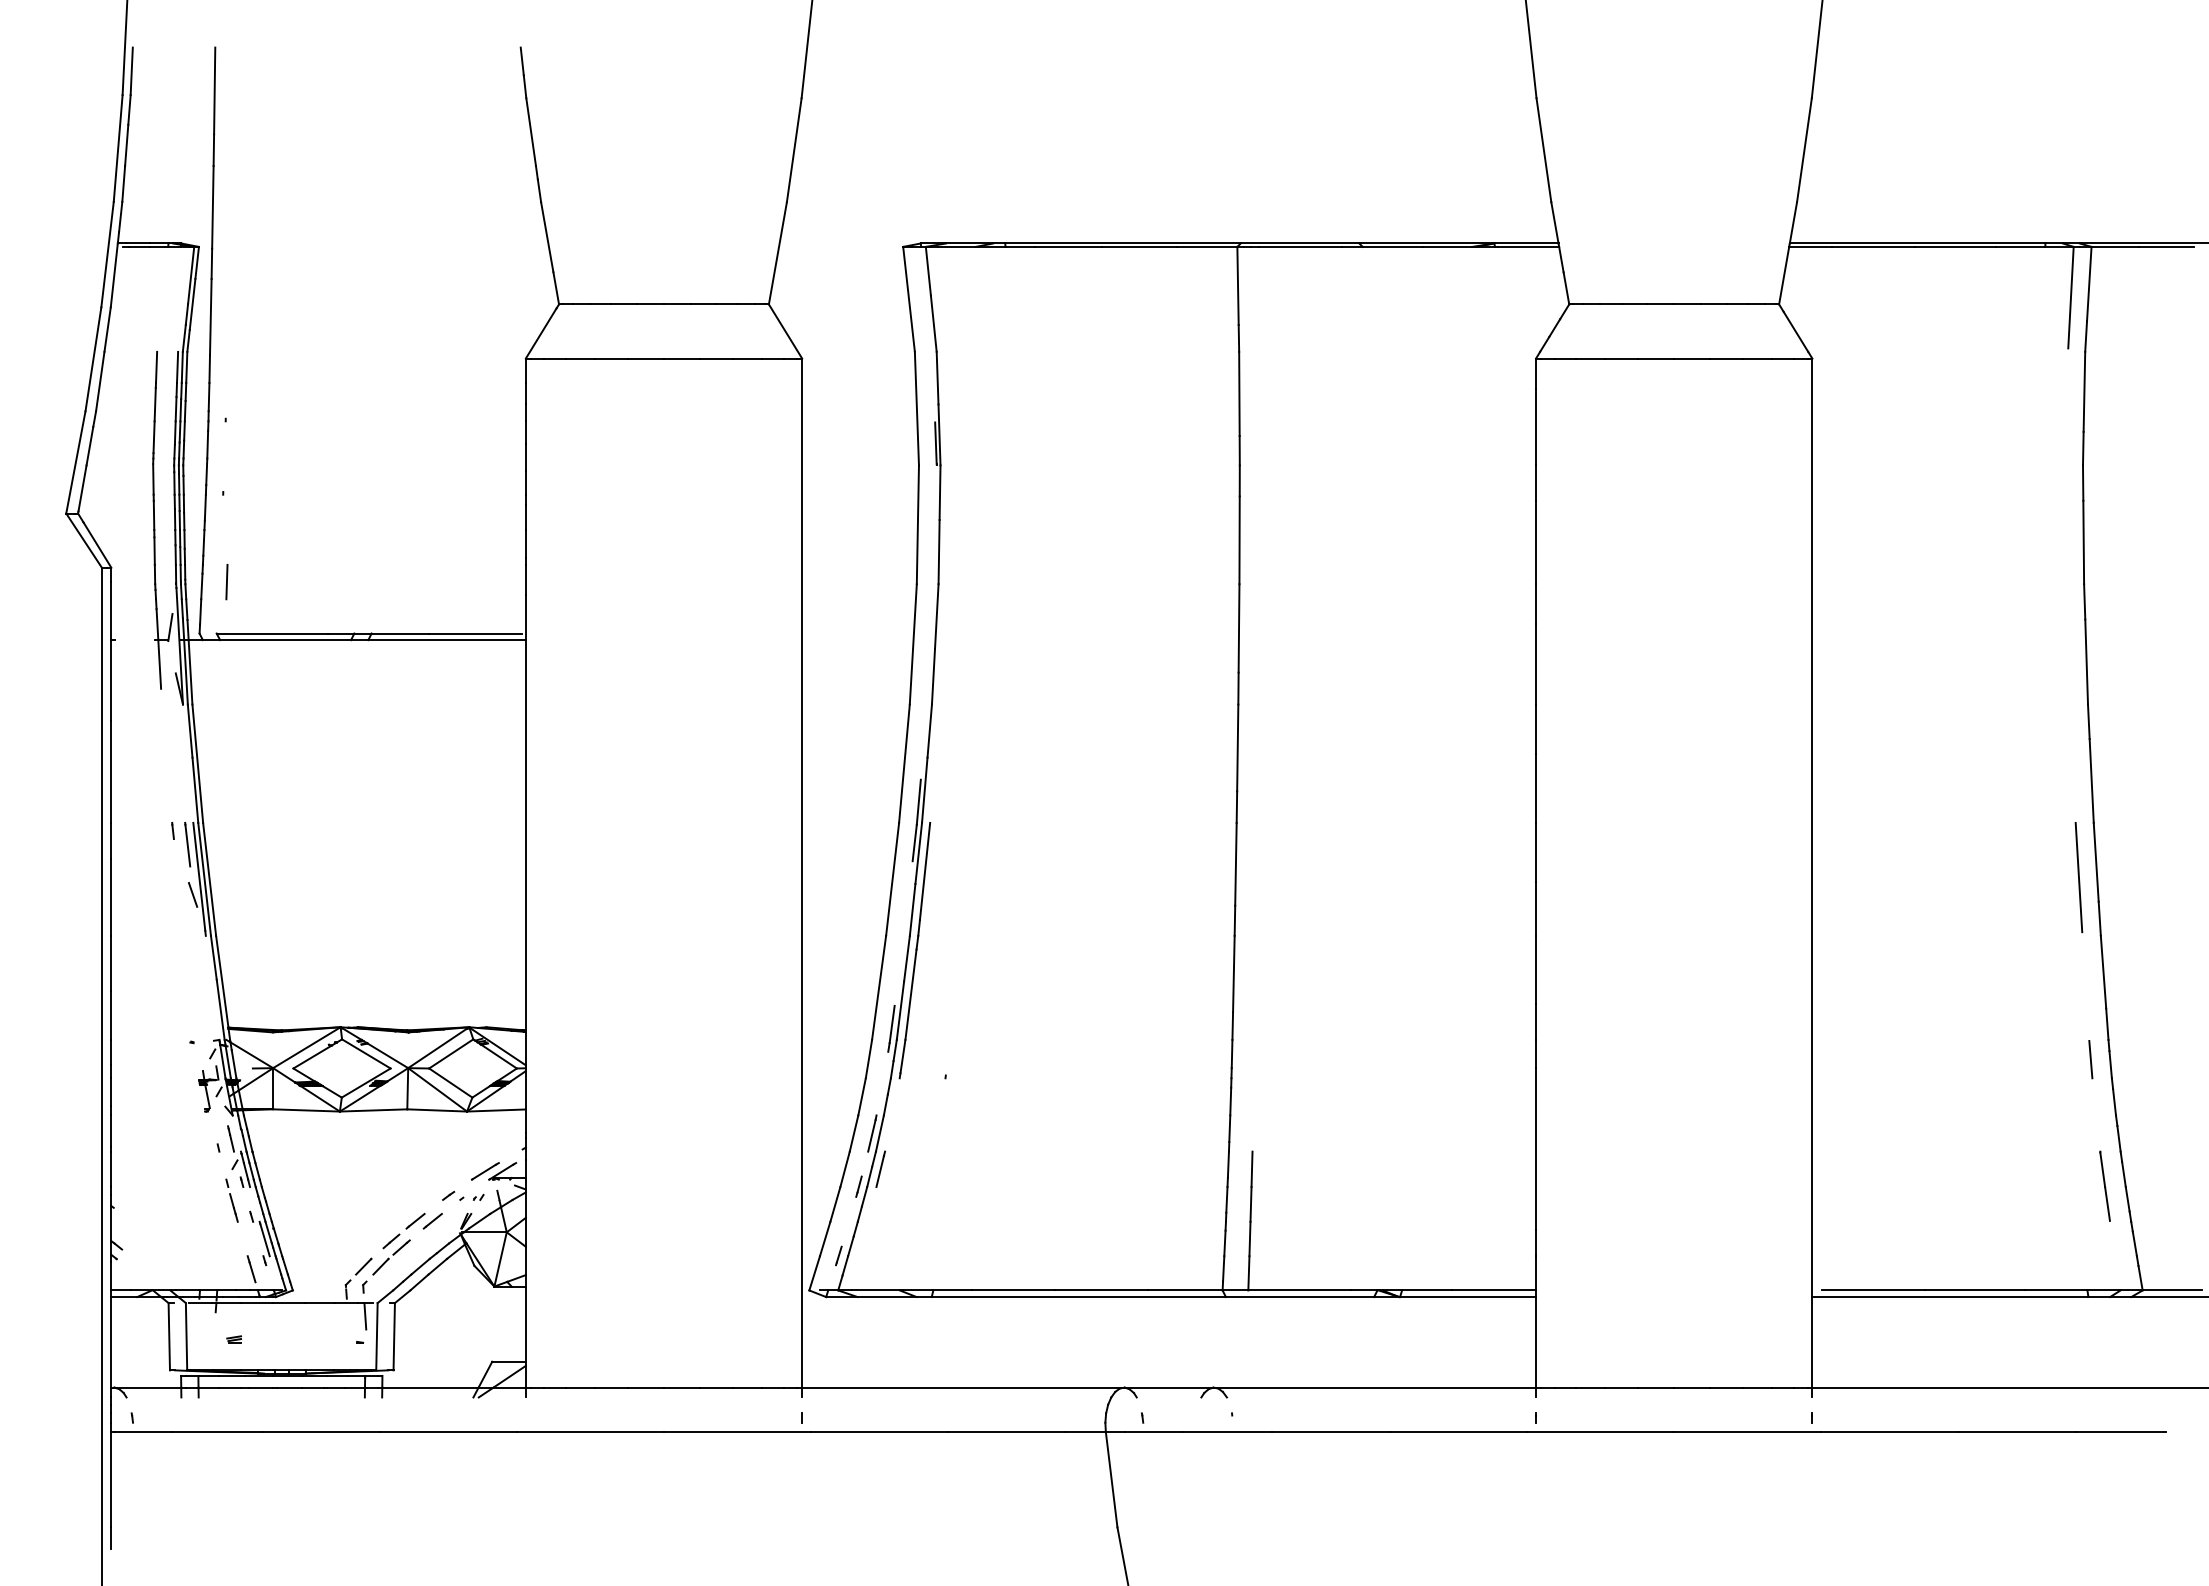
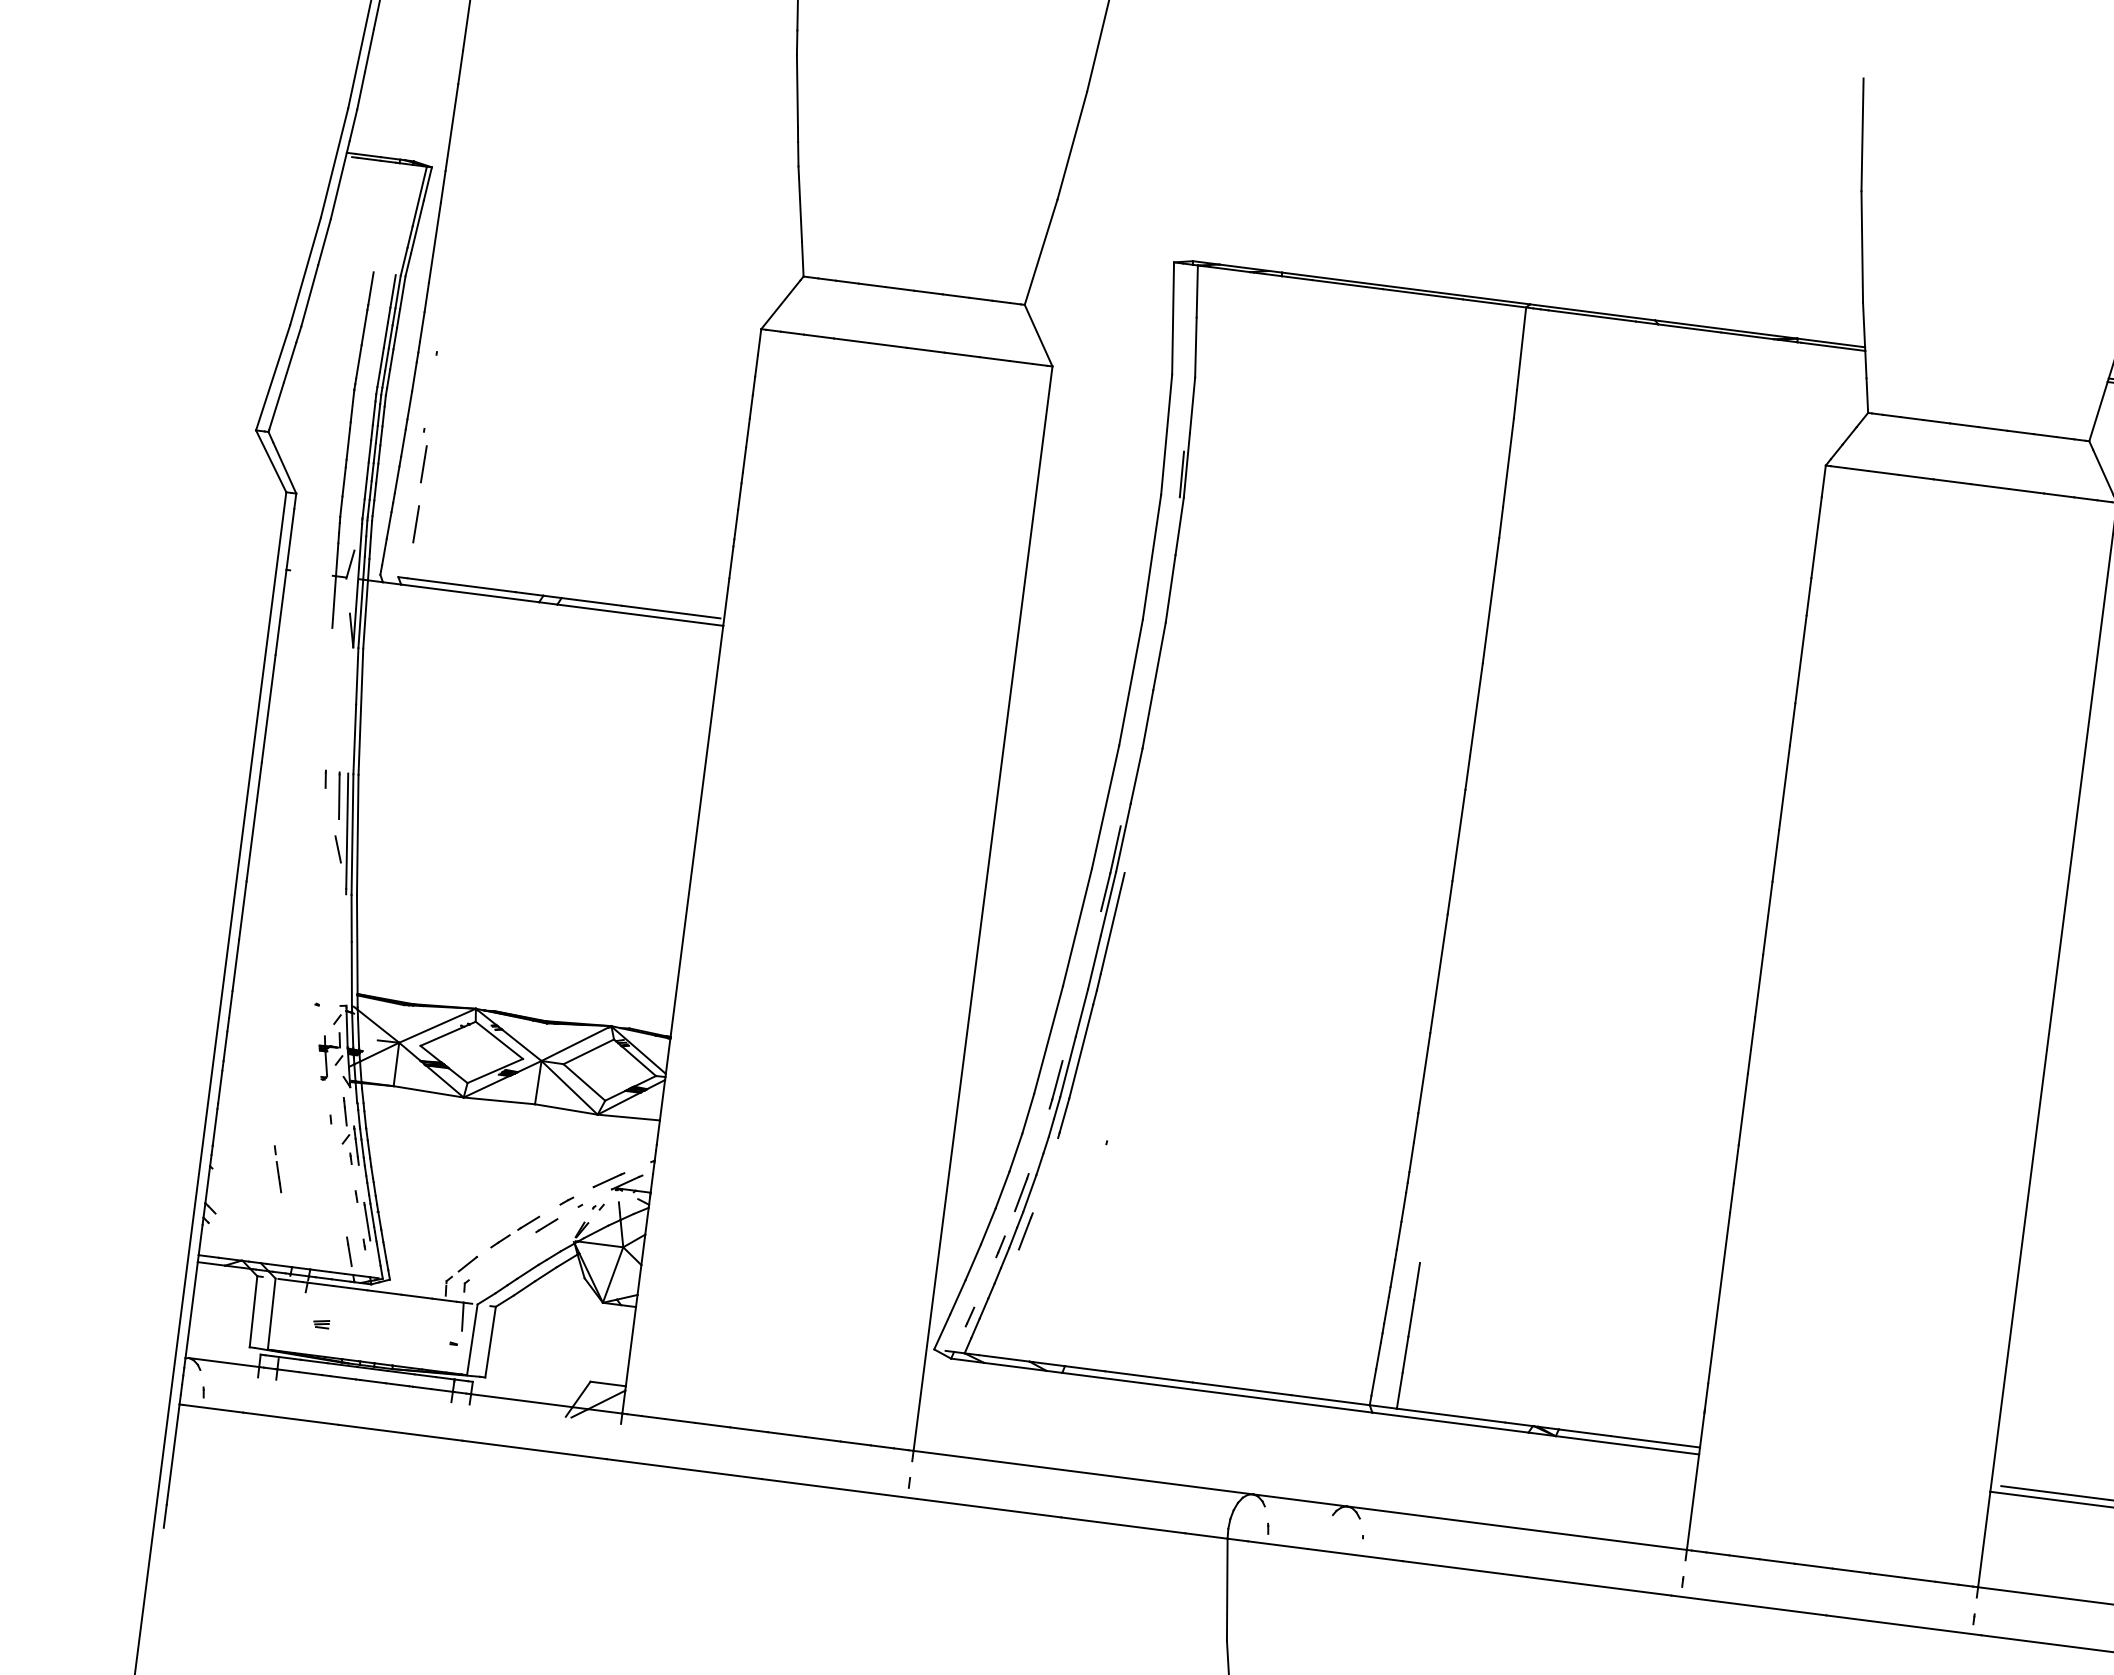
line: (226, 525) -> (423, 464), added
line: (231, 1200) -> (277, 1168), moved
part: (391, 1257) -> (498, 1258), removed

